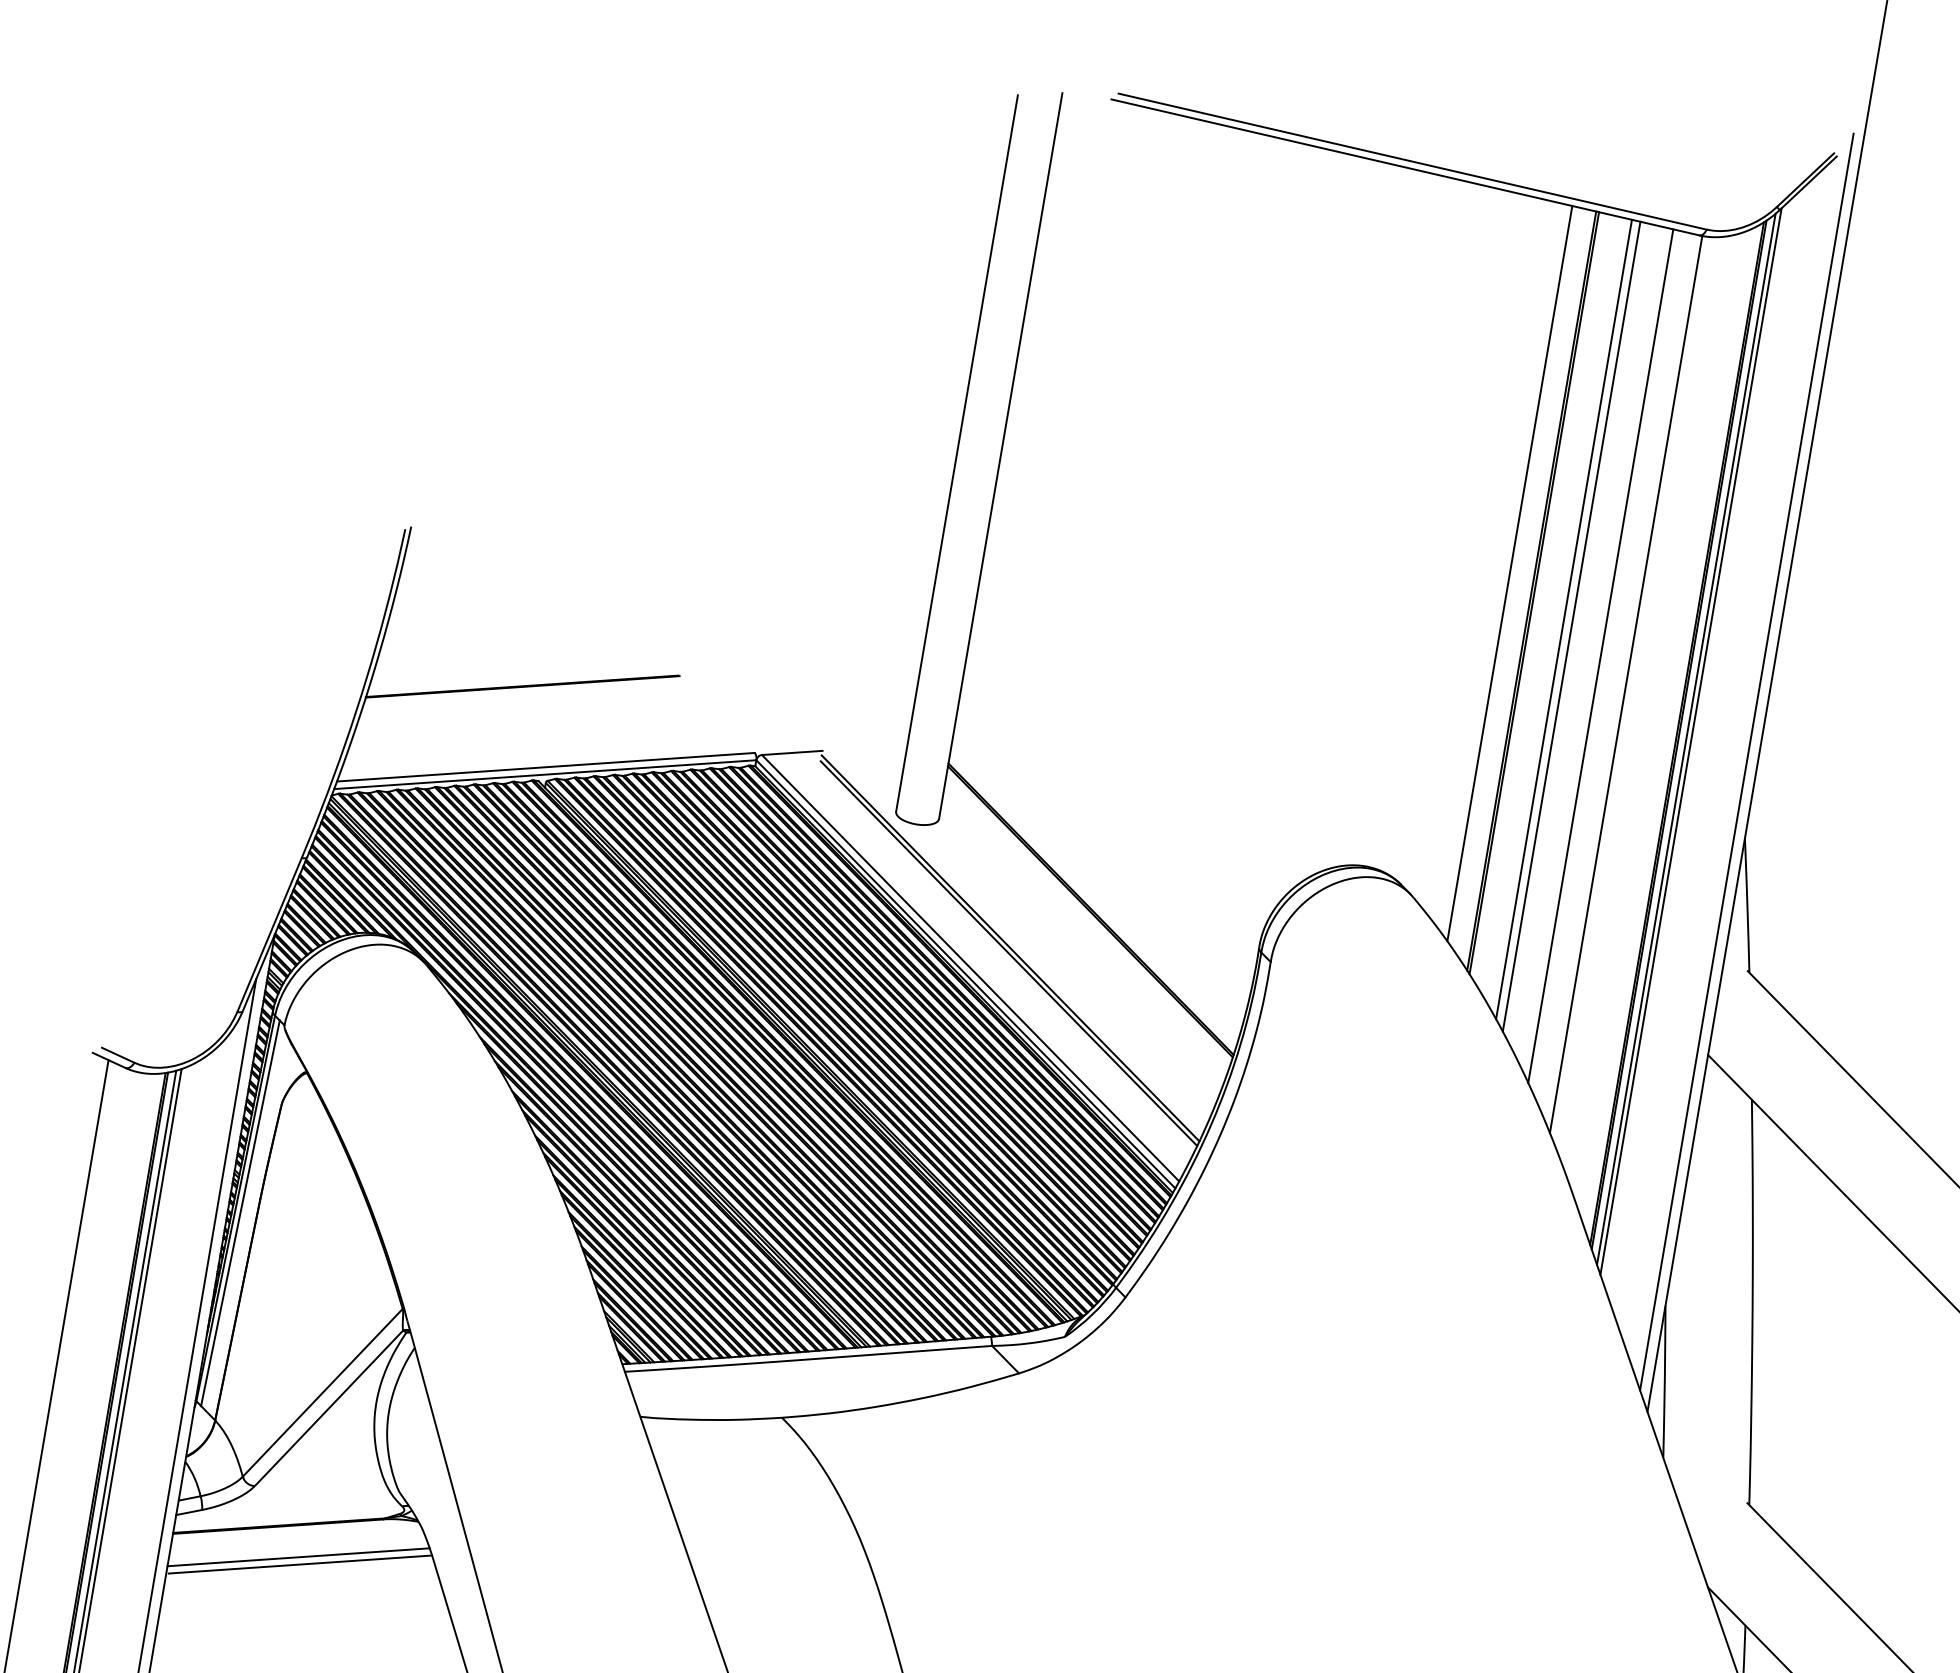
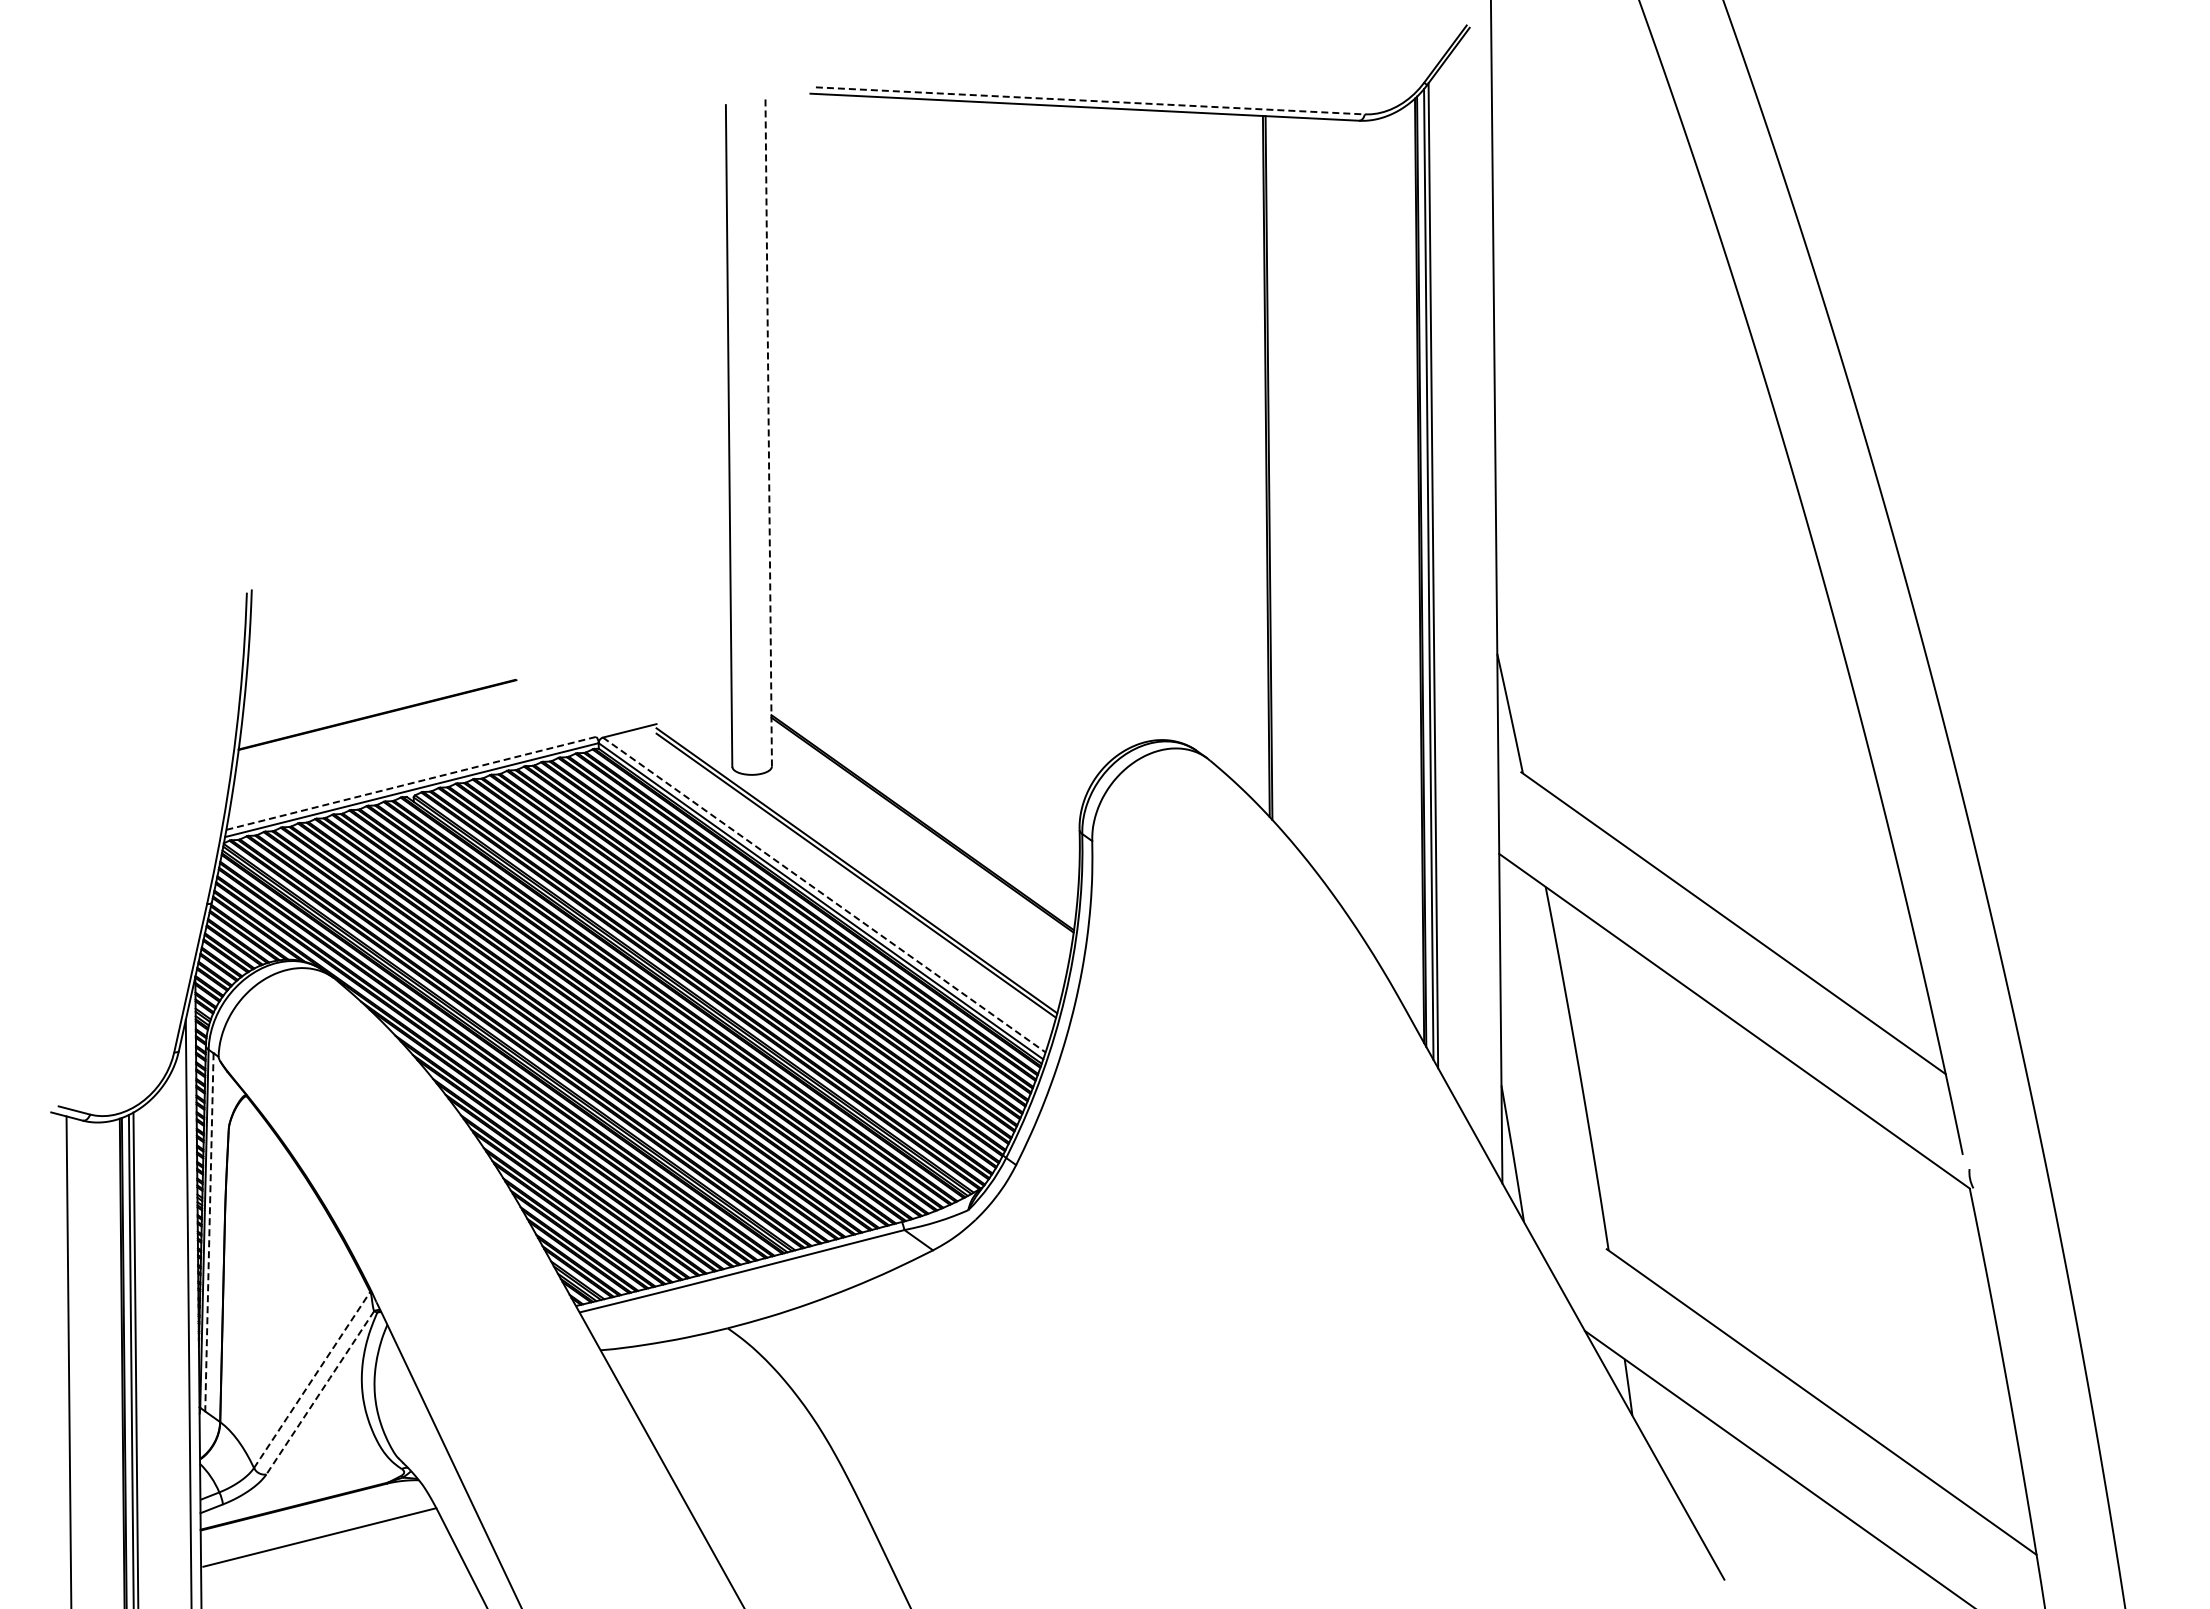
line: (1412, 161) -> (1090, 100), solid -> dashed
line: (1000, 455) -> (768, 430), solid -> dashed
line: (1509, 573) -> (1243, 454), removed
line: (1563, 619) -> (1299, 486), removed
line: (1571, 627) -> (1307, 492), removed
line: (1600, 655) -> (1338, 513), removed
line: (1625, 683) -> (1365, 534), removed
line: (1746, 761) -> (1486, 584), removed
line: (546, 767) -> (411, 783), solid -> dashed
line: (970, 967) -> (824, 894), solid -> dashed
line: (240, 1213) -> (209, 1232), solid -> dashed
line: (321, 1393) -> (311, 1380), solid -> dashed
line: (329, 1407) -> (320, 1392), solid -> dashed
line: (299, 1557) -> (317, 1531), removed

